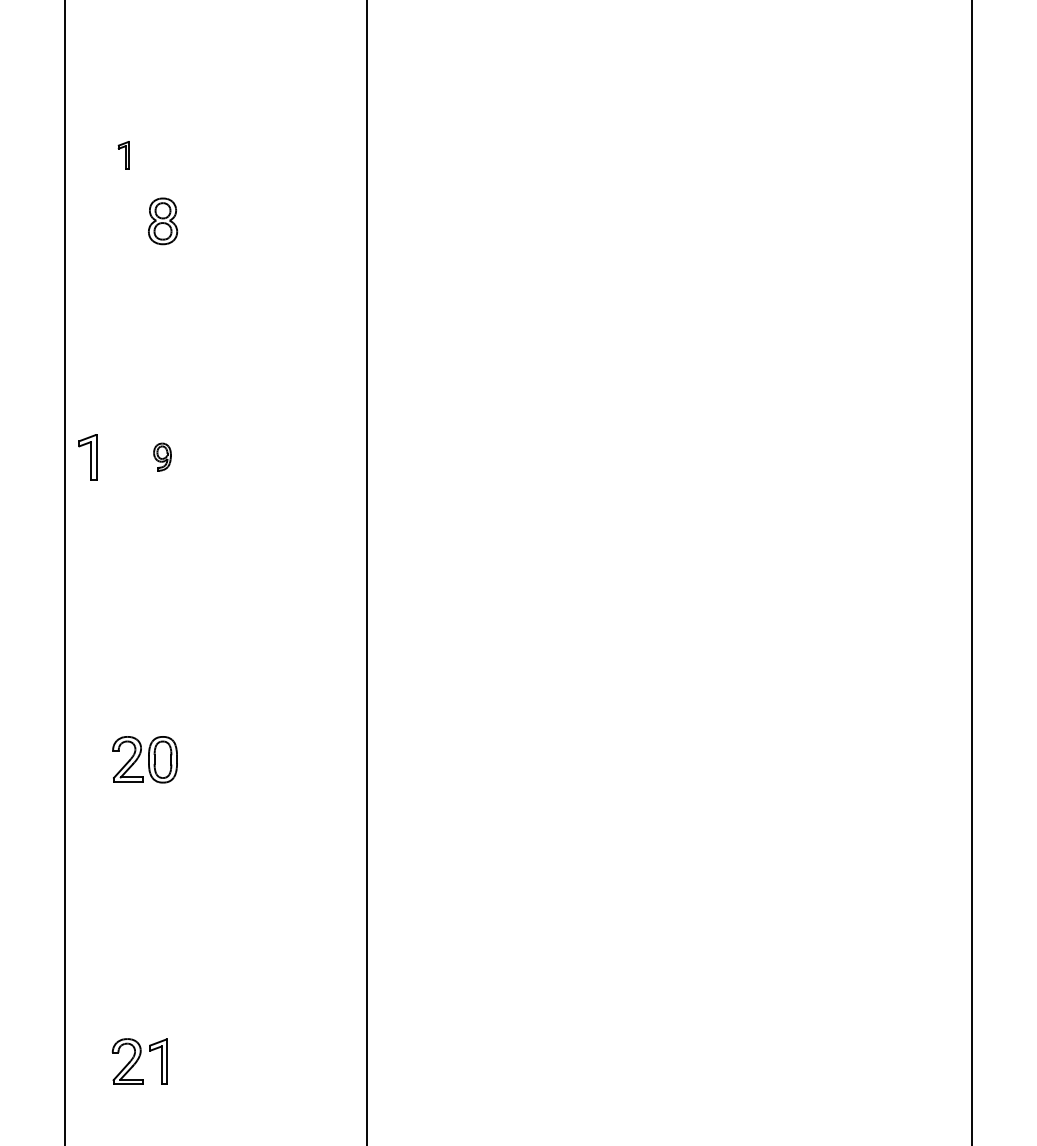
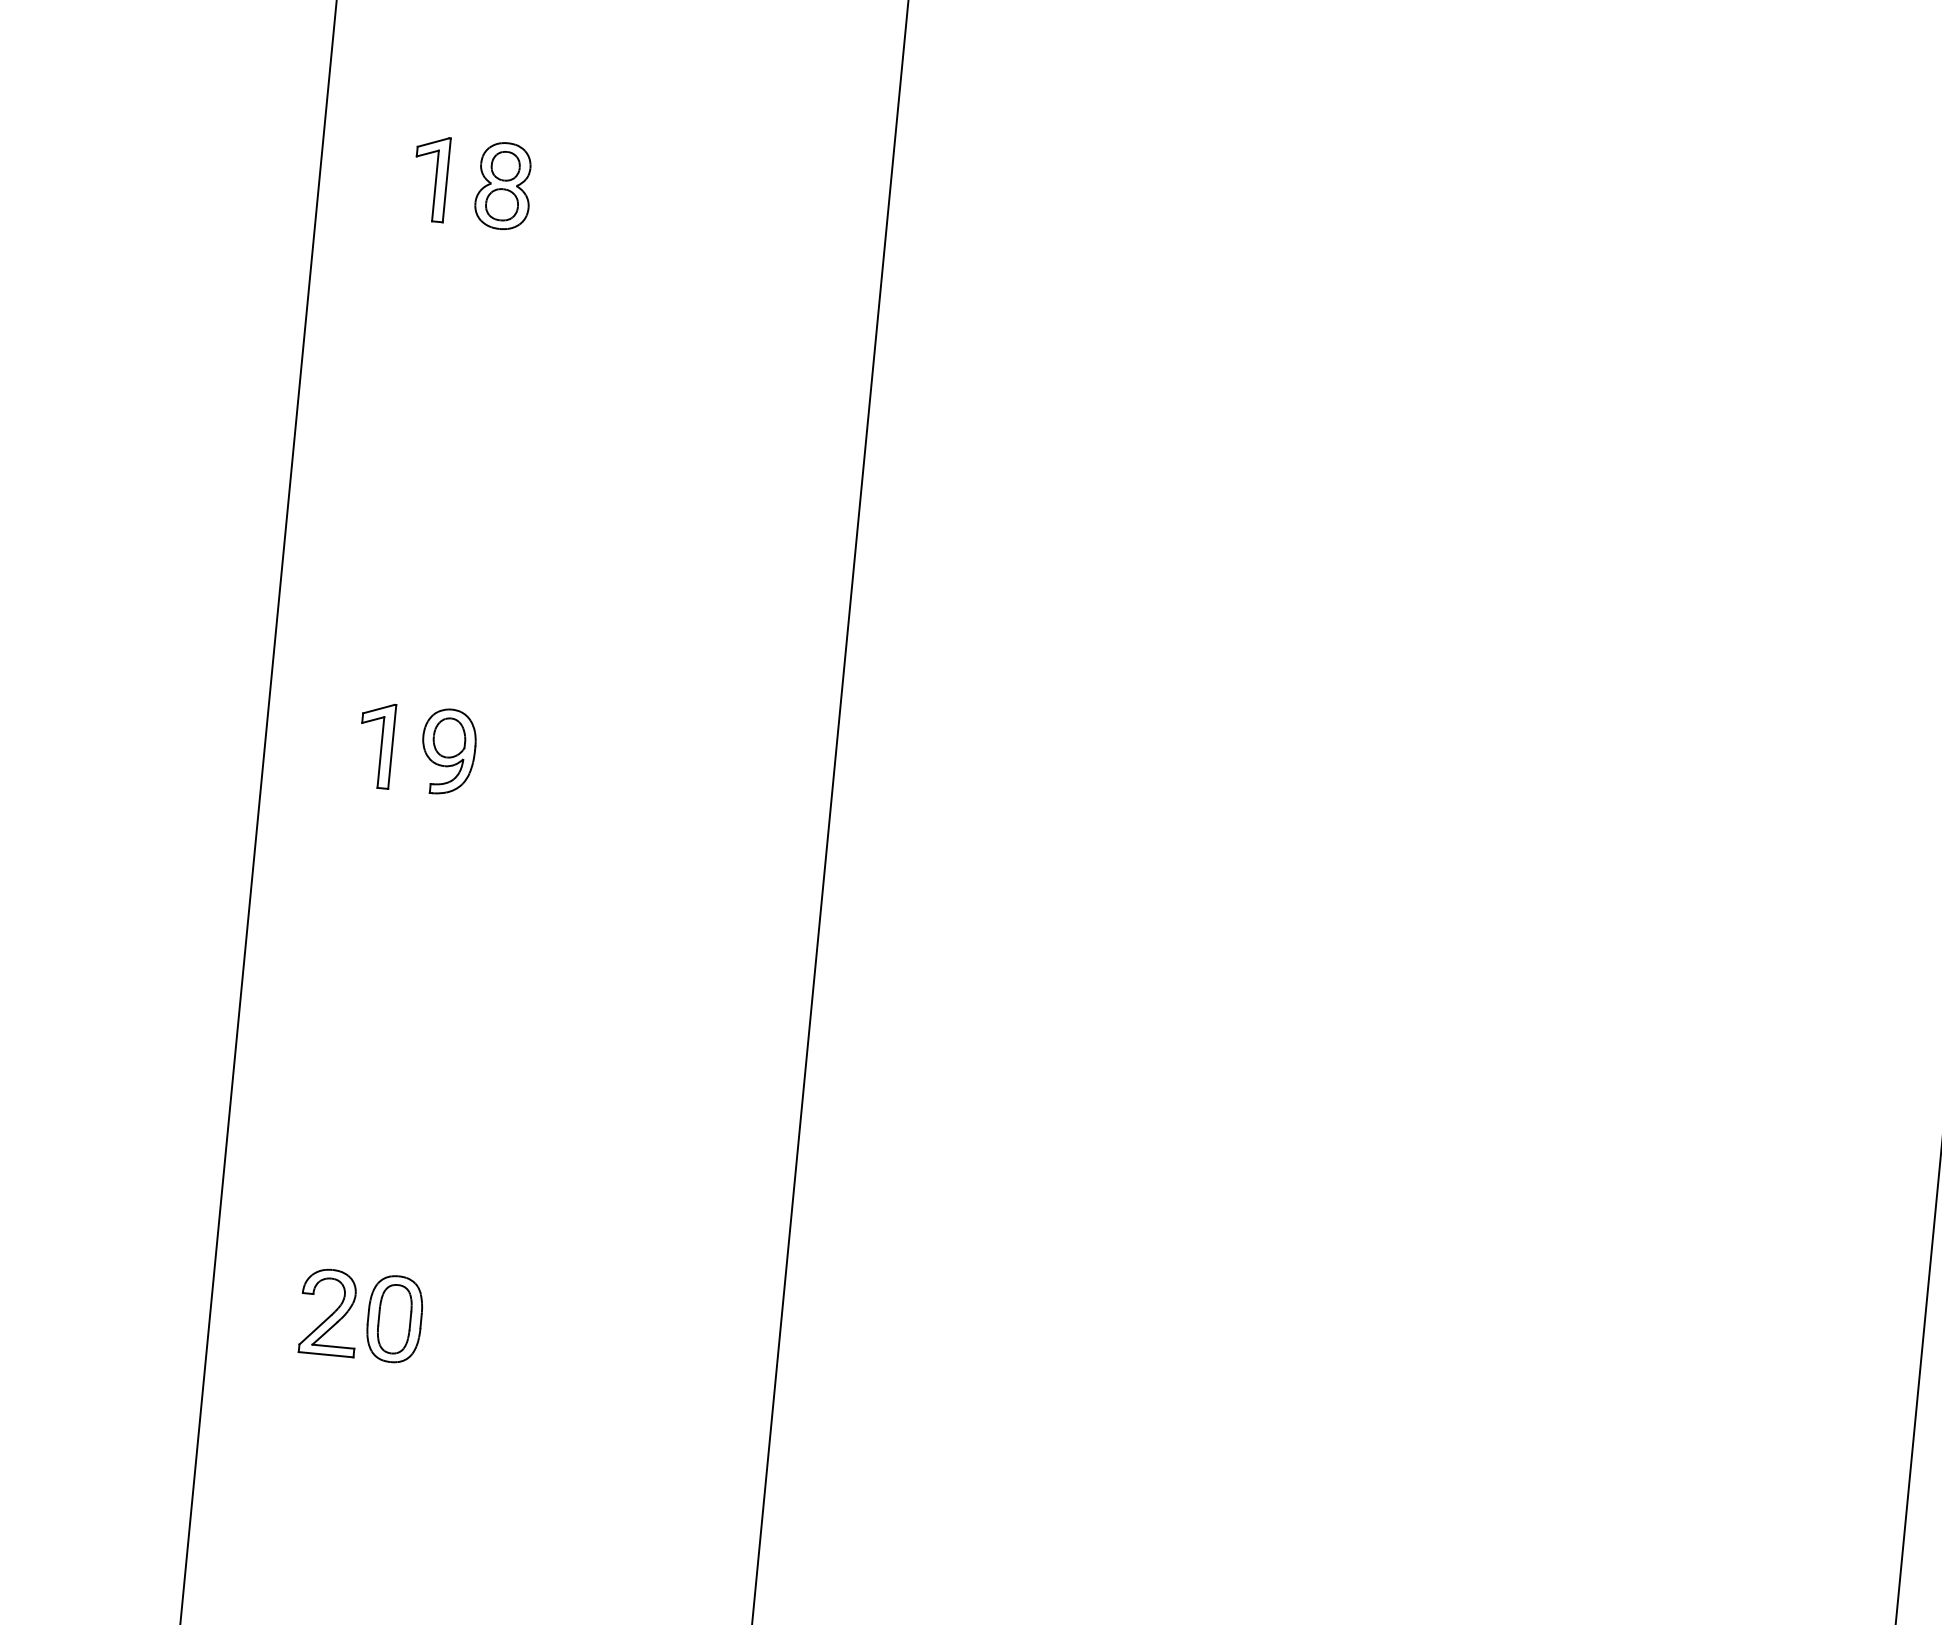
part: (123, 155) -> (429, 179), size x1.67
part: (163, 221) -> (504, 186), moved
part: (162, 456) -> (448, 750), size x1.67
part: (87, 457) -> (375, 745), moved

